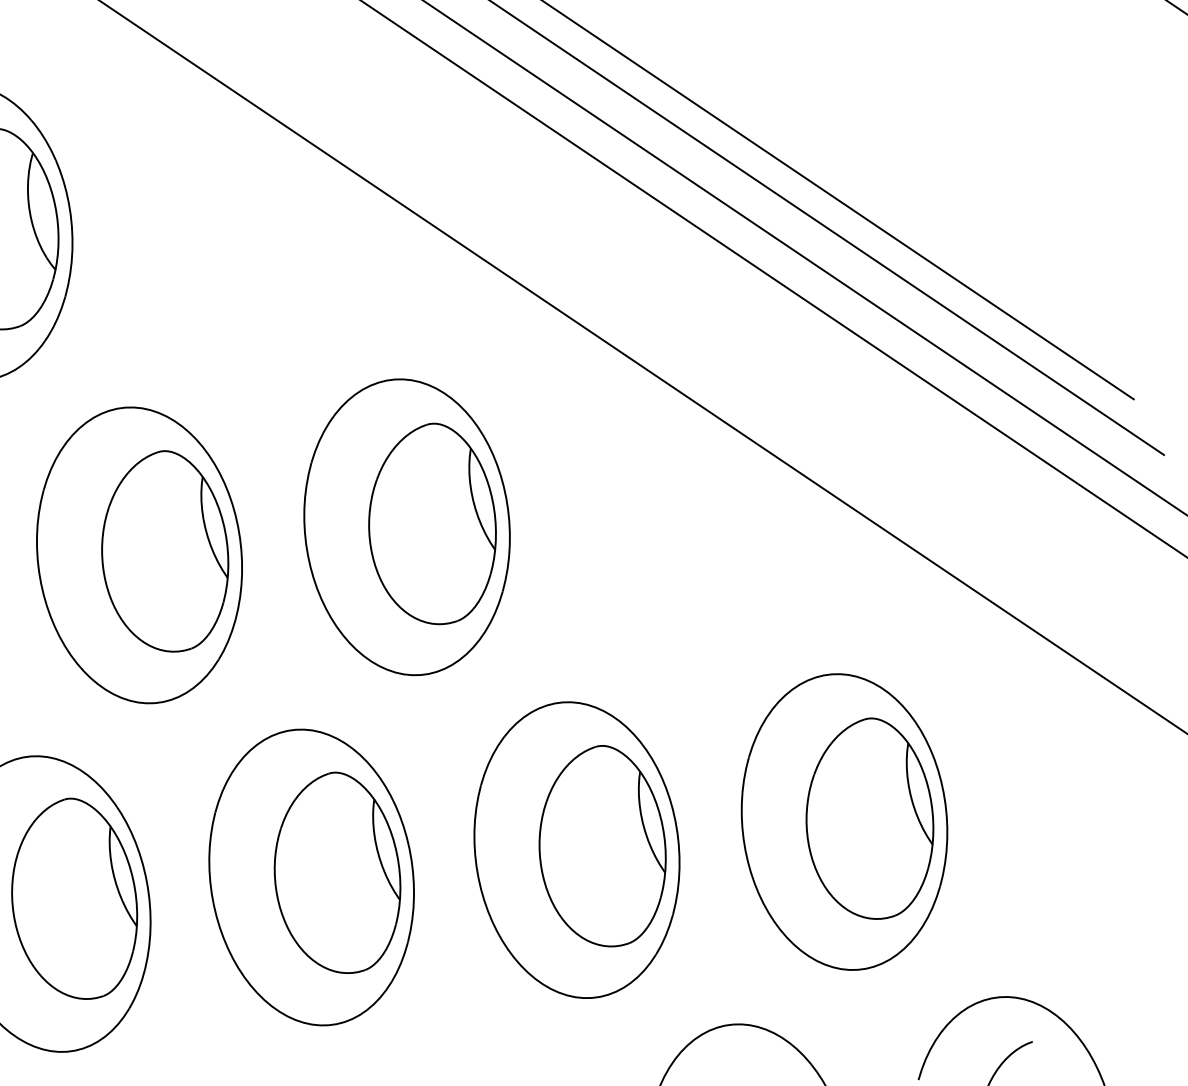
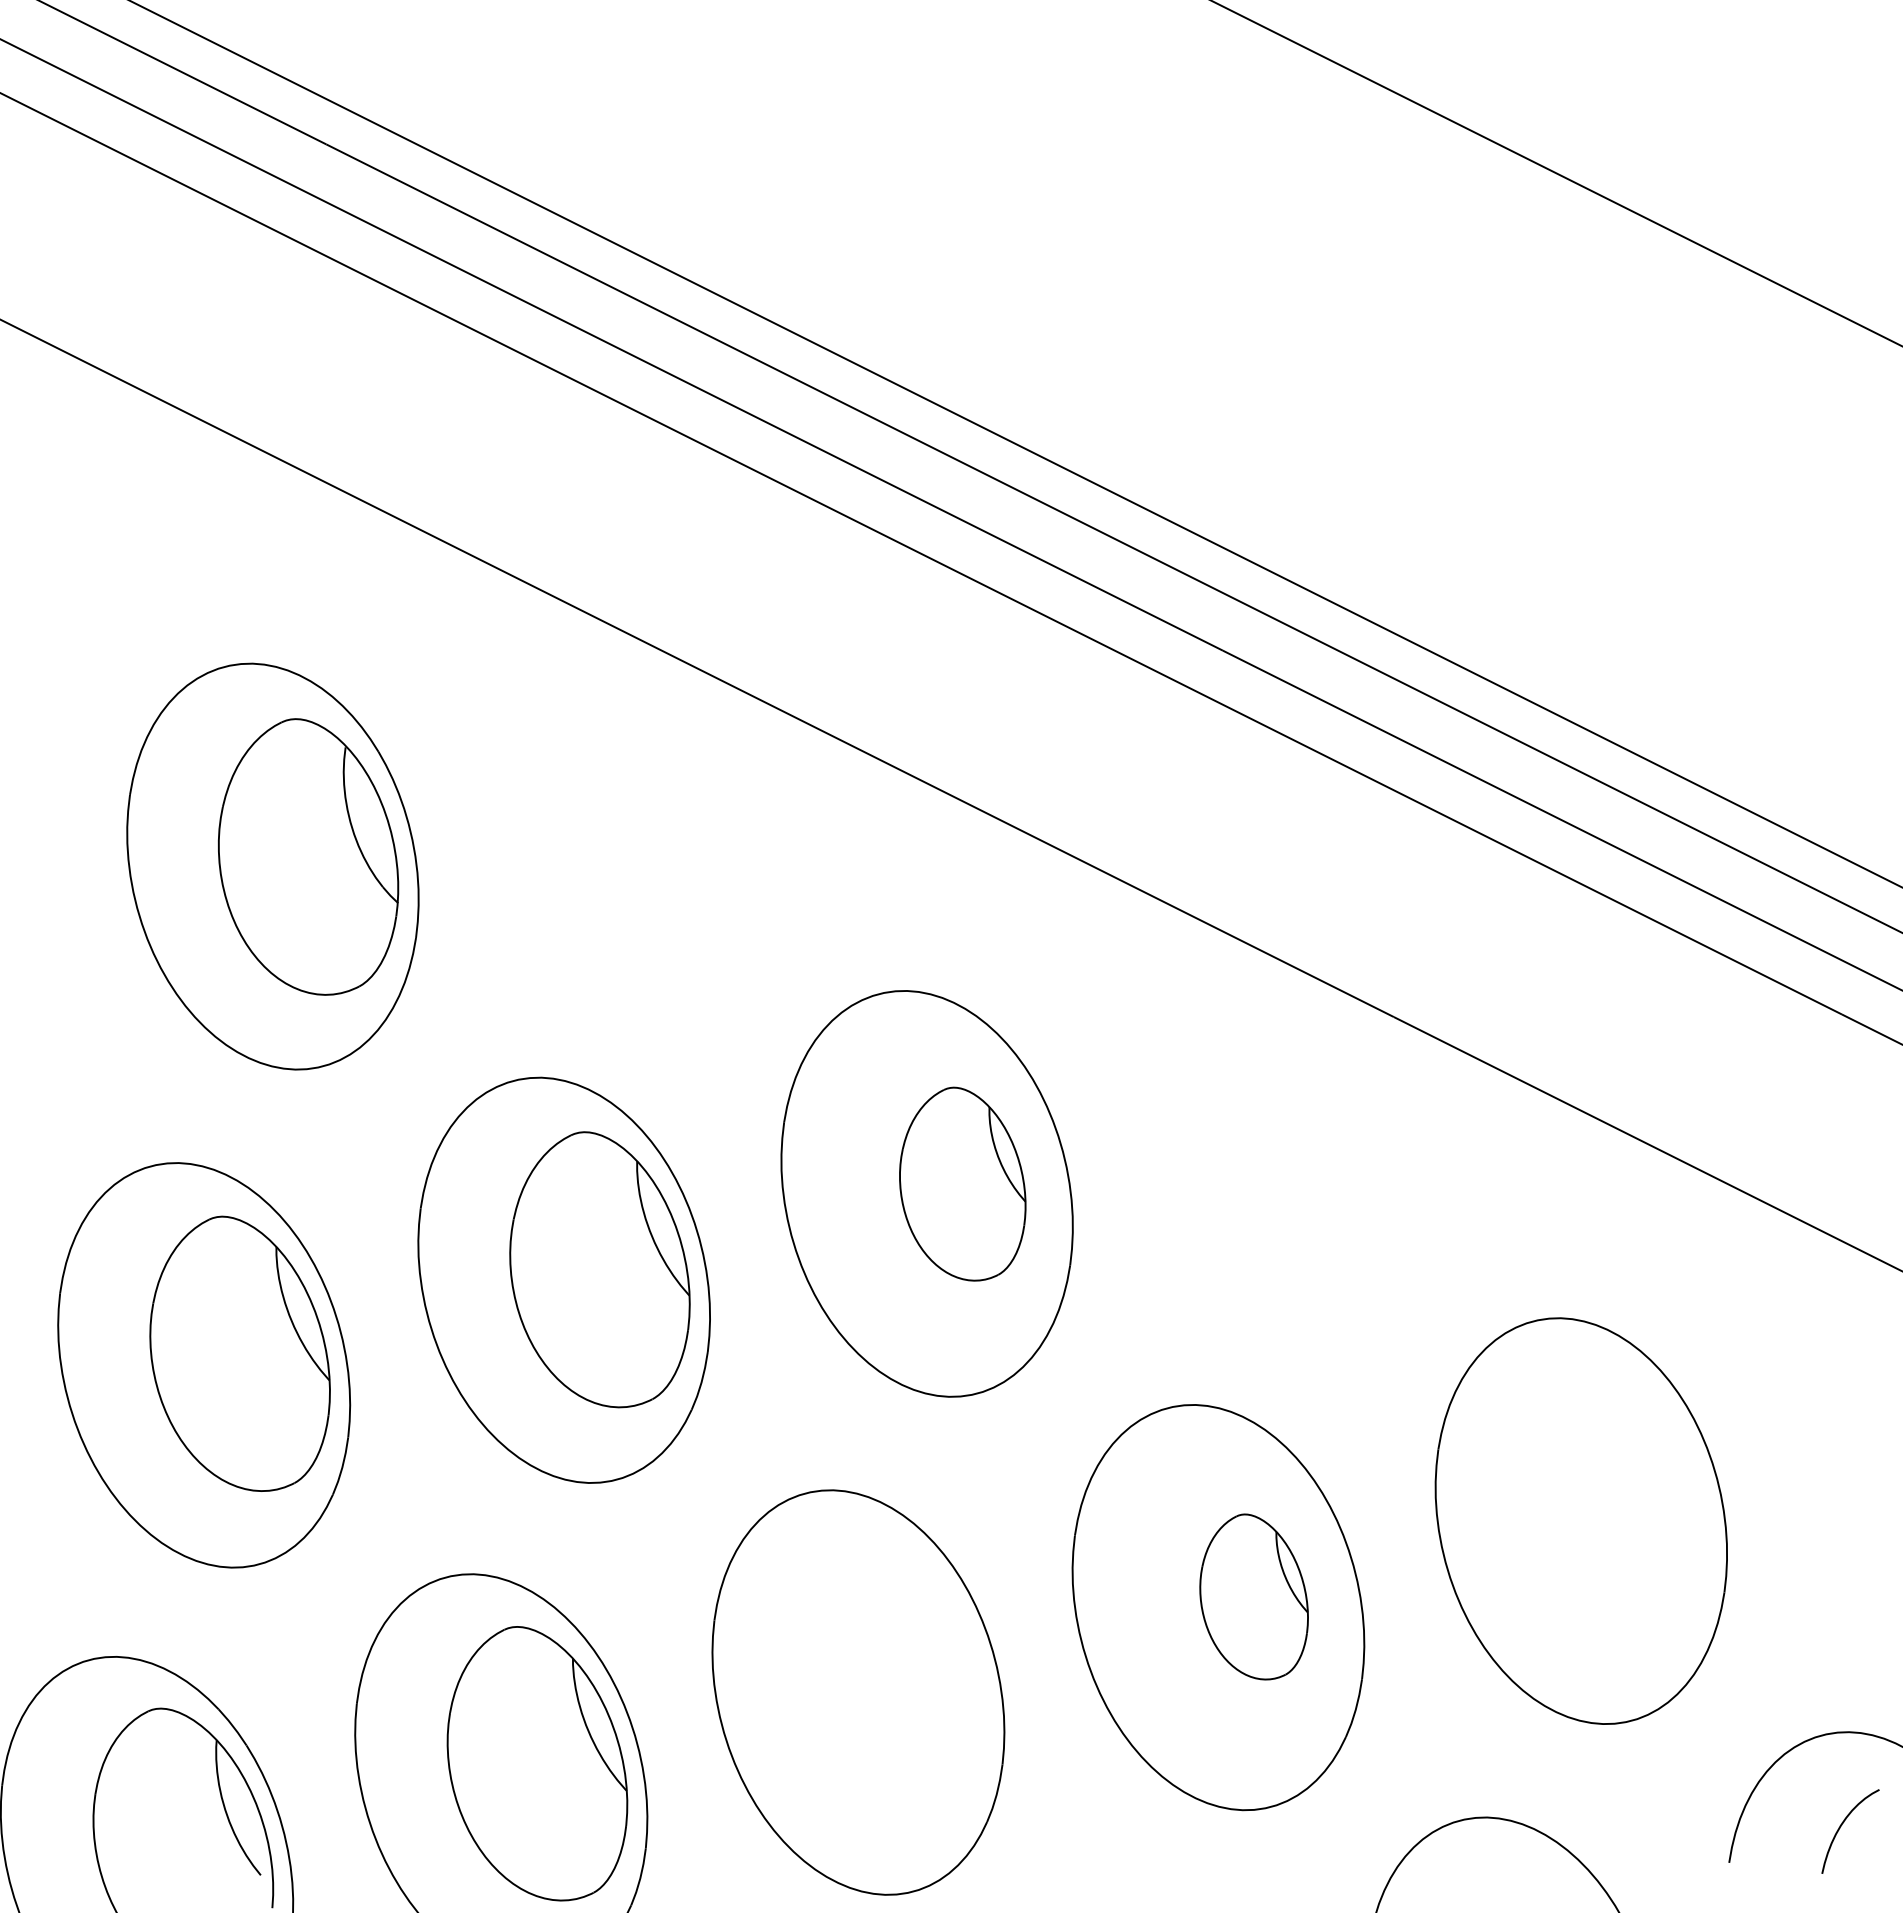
part: (433, 523) -> (962, 1183), size x0.7
part: (870, 818) -> (1616, 1511), removed
part: (603, 845) -> (1253, 1596), size x0.6
part: (338, 872) -> (894, 1681), removed

